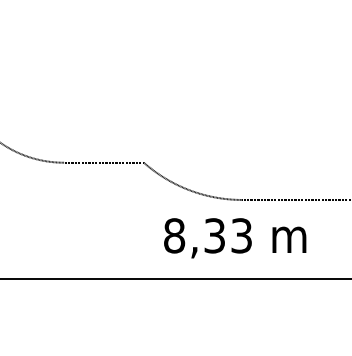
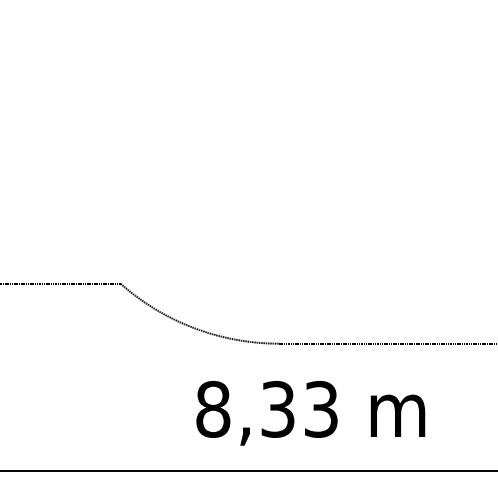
text: (235, 238) -> (311, 413), moved

